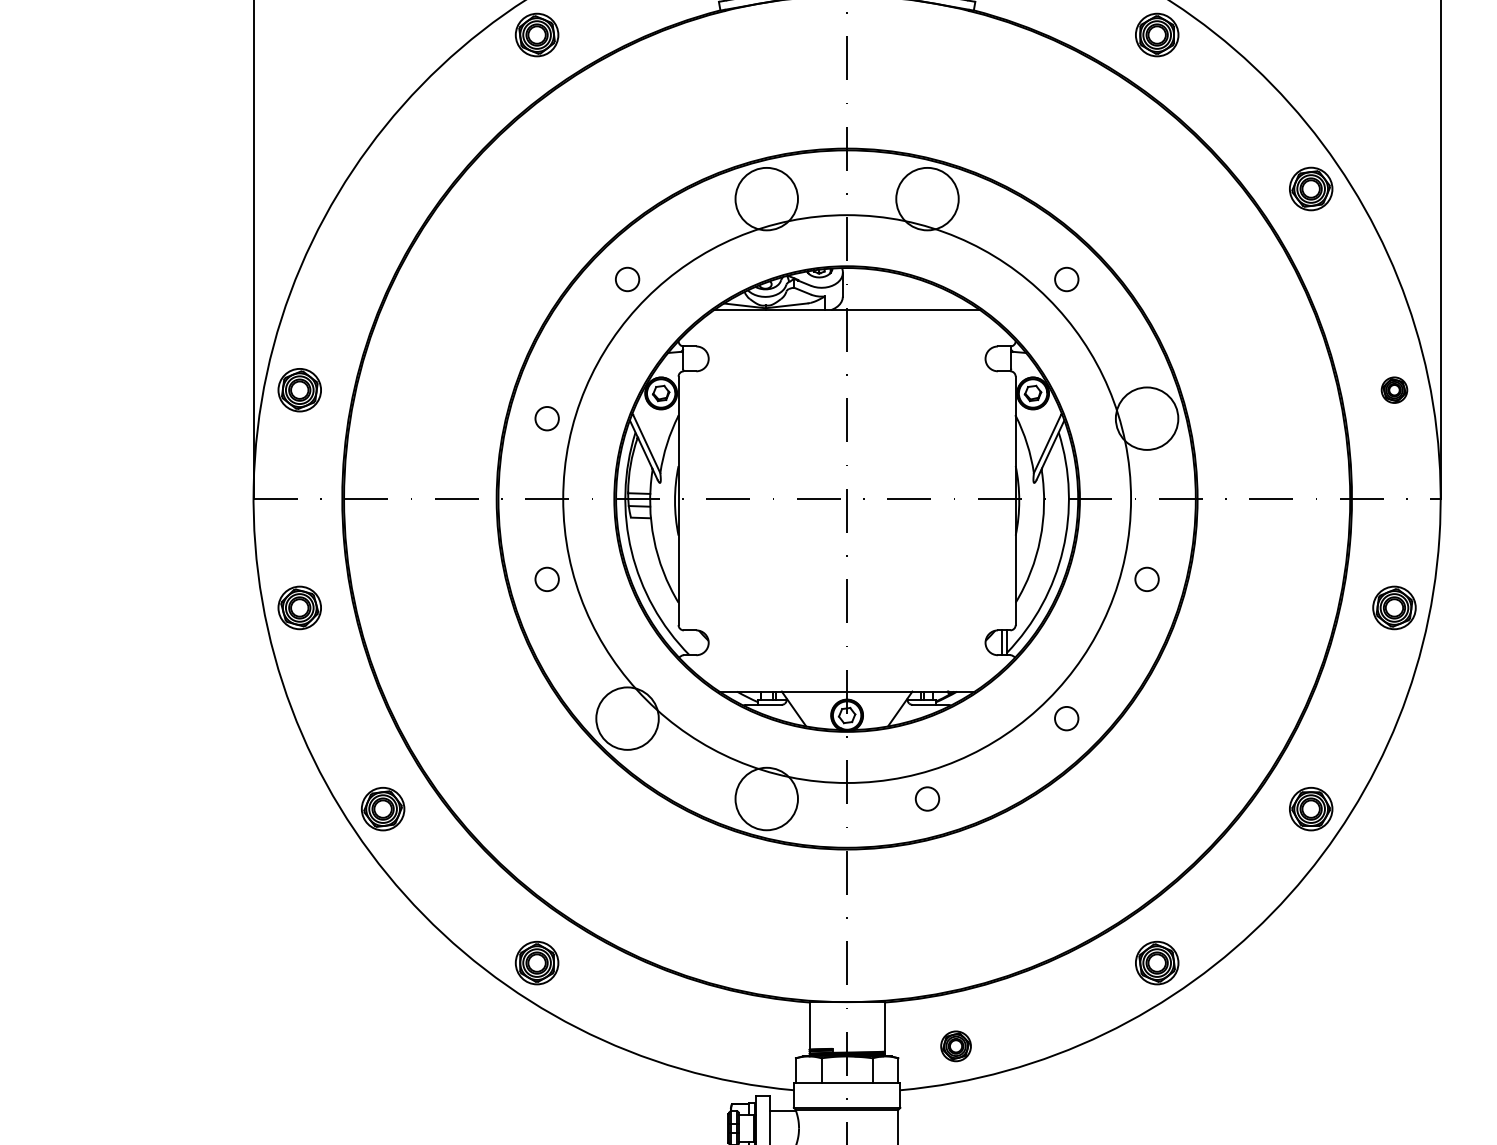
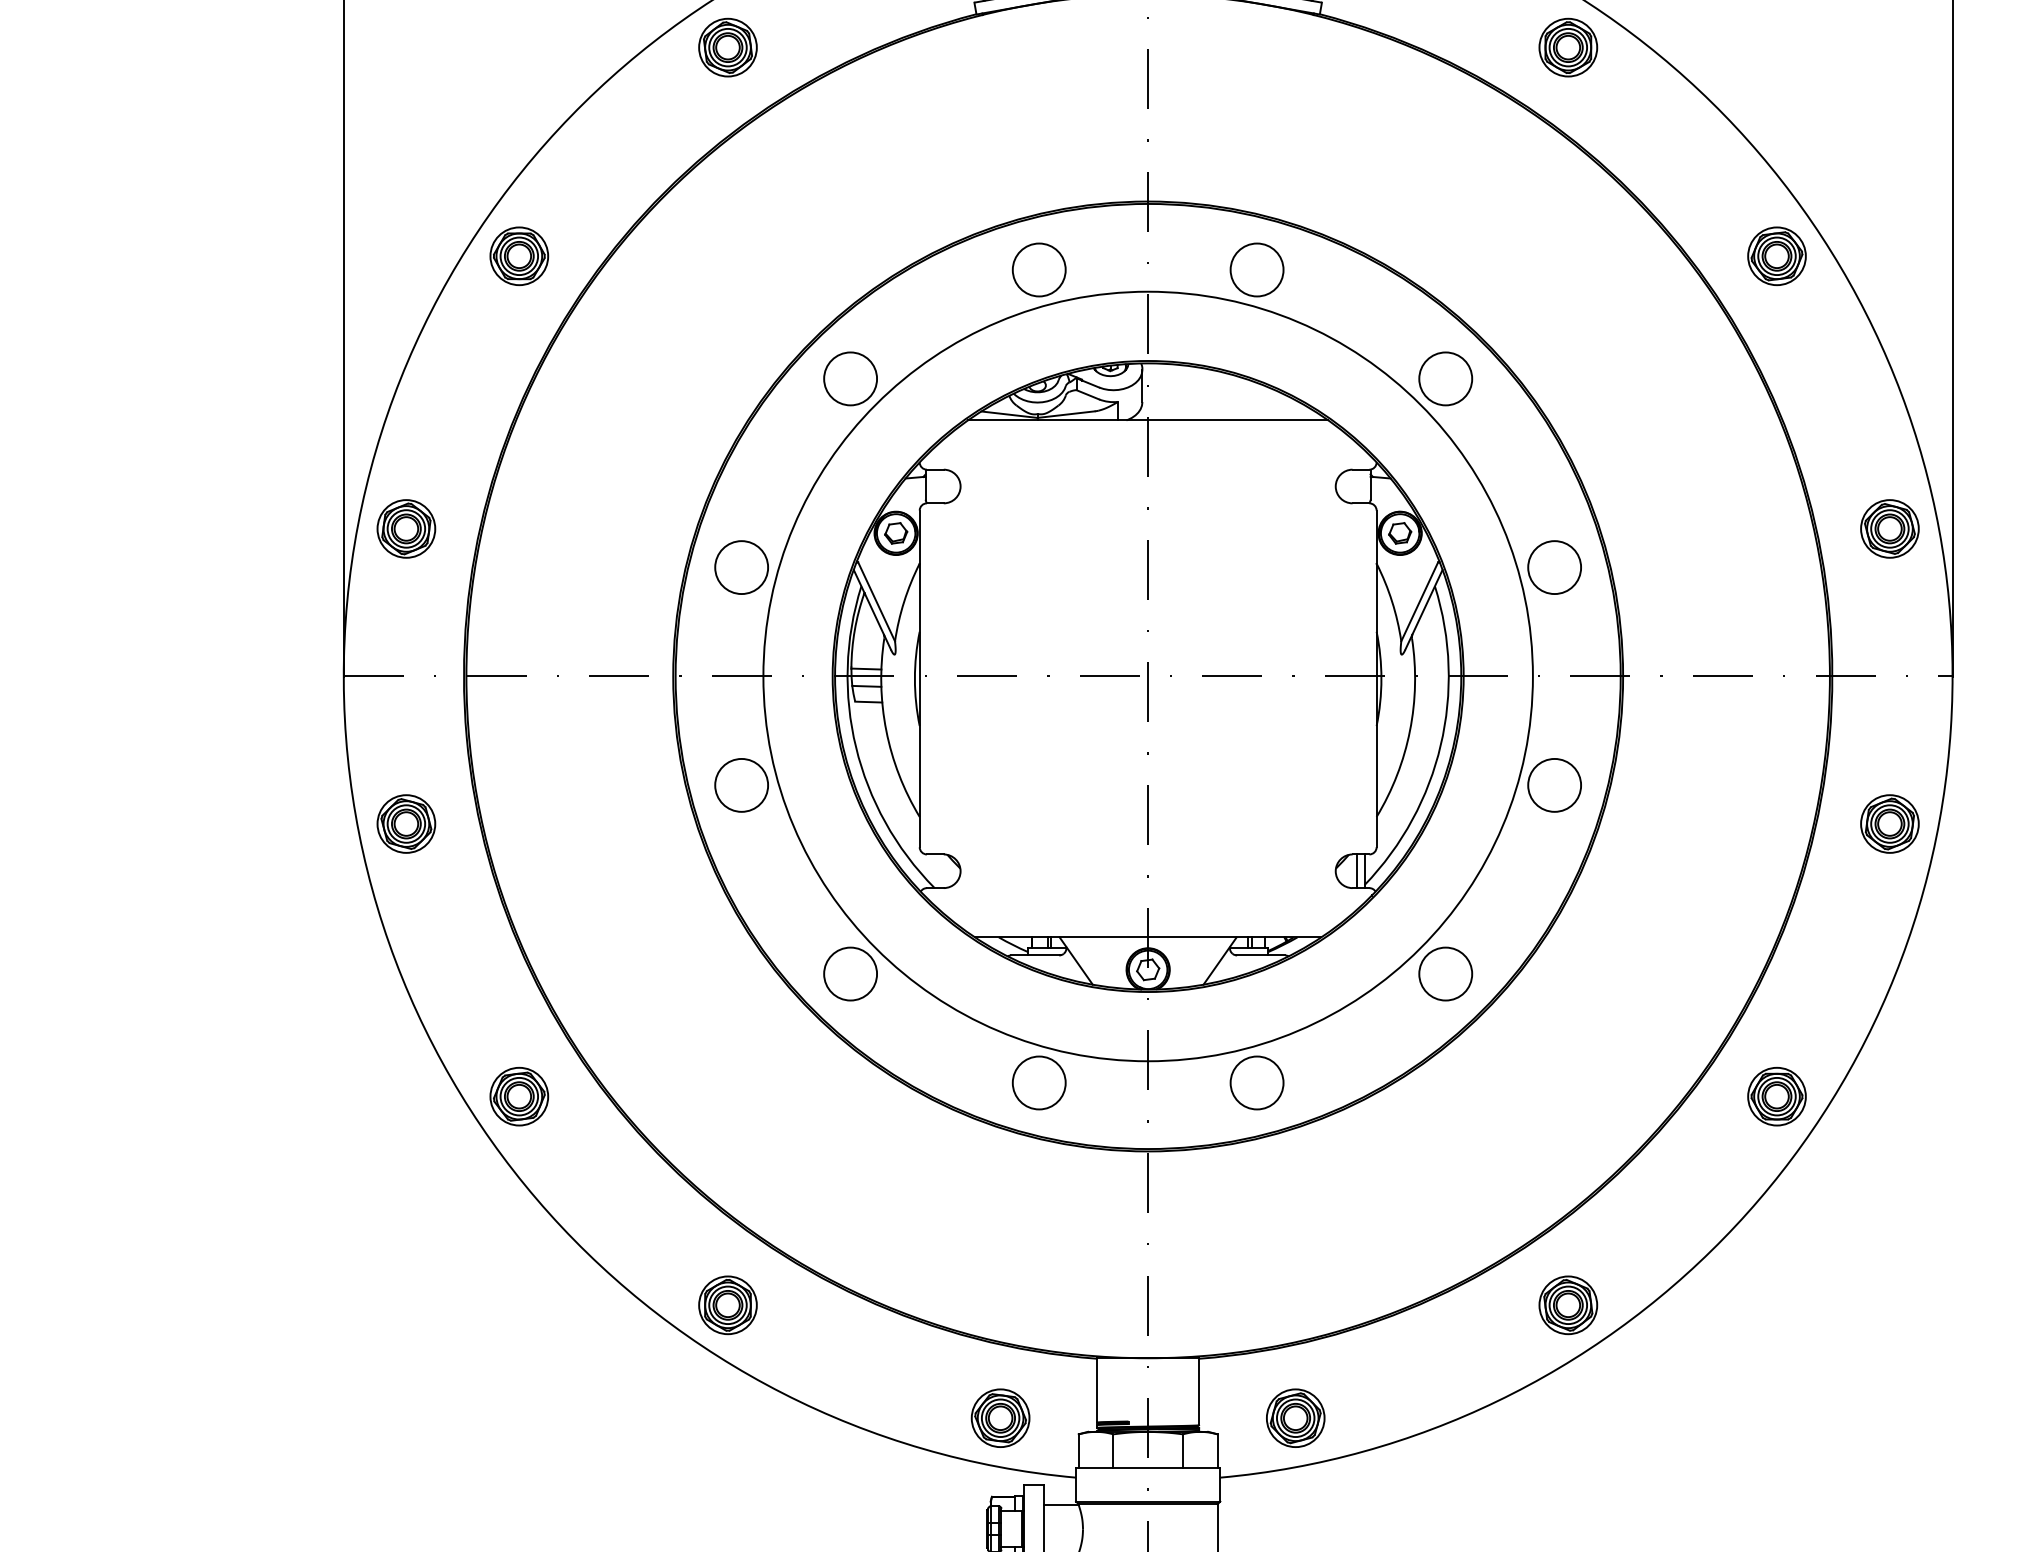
part: (383, 189) -> (519, 256), added
circle: (766, 198) -> (1038, 269), size x0.62
circle: (927, 198) -> (1256, 269), size x0.62
circle: (627, 279) -> (850, 378), size x1.67
circle: (1066, 279) -> (1445, 378), size x1.67
part: (1394, 389) -> (1889, 528), size x1.67
circle: (547, 418) -> (741, 567), size x1.67
circle: (1146, 418) -> (1554, 567), size x0.62
circle: (547, 578) -> (741, 784), size x1.67
circle: (1146, 578) -> (1554, 784), size x1.67
circle: (627, 718) -> (850, 973), size x0.62
circle: (1066, 718) -> (1445, 973), size x1.67
circle: (766, 798) -> (1038, 1082), size x0.62
circle: (927, 798) -> (1256, 1082), size x1.67
part: (738, 1045) -> (1000, 1417), added
part: (955, 1045) -> (1295, 1417), size x1.43

